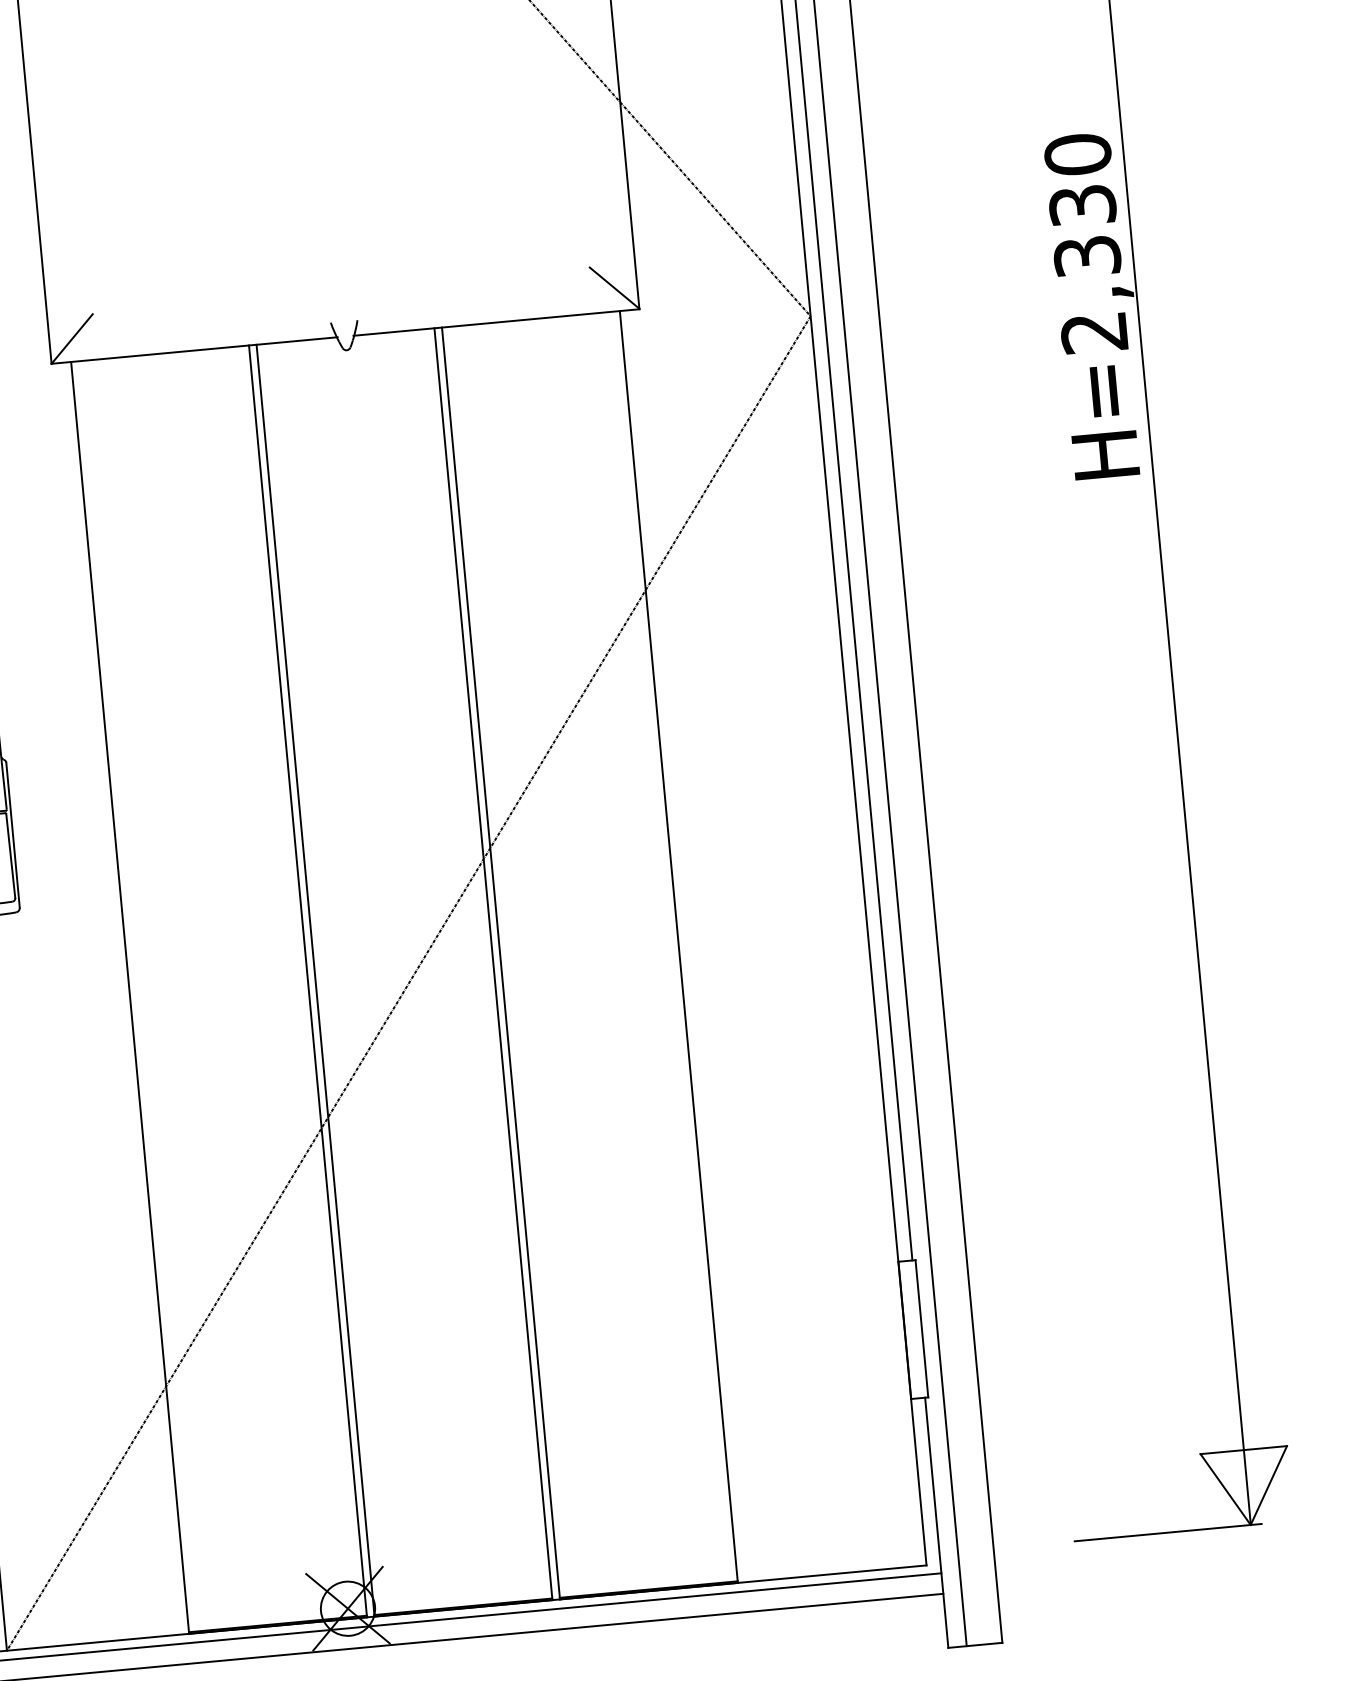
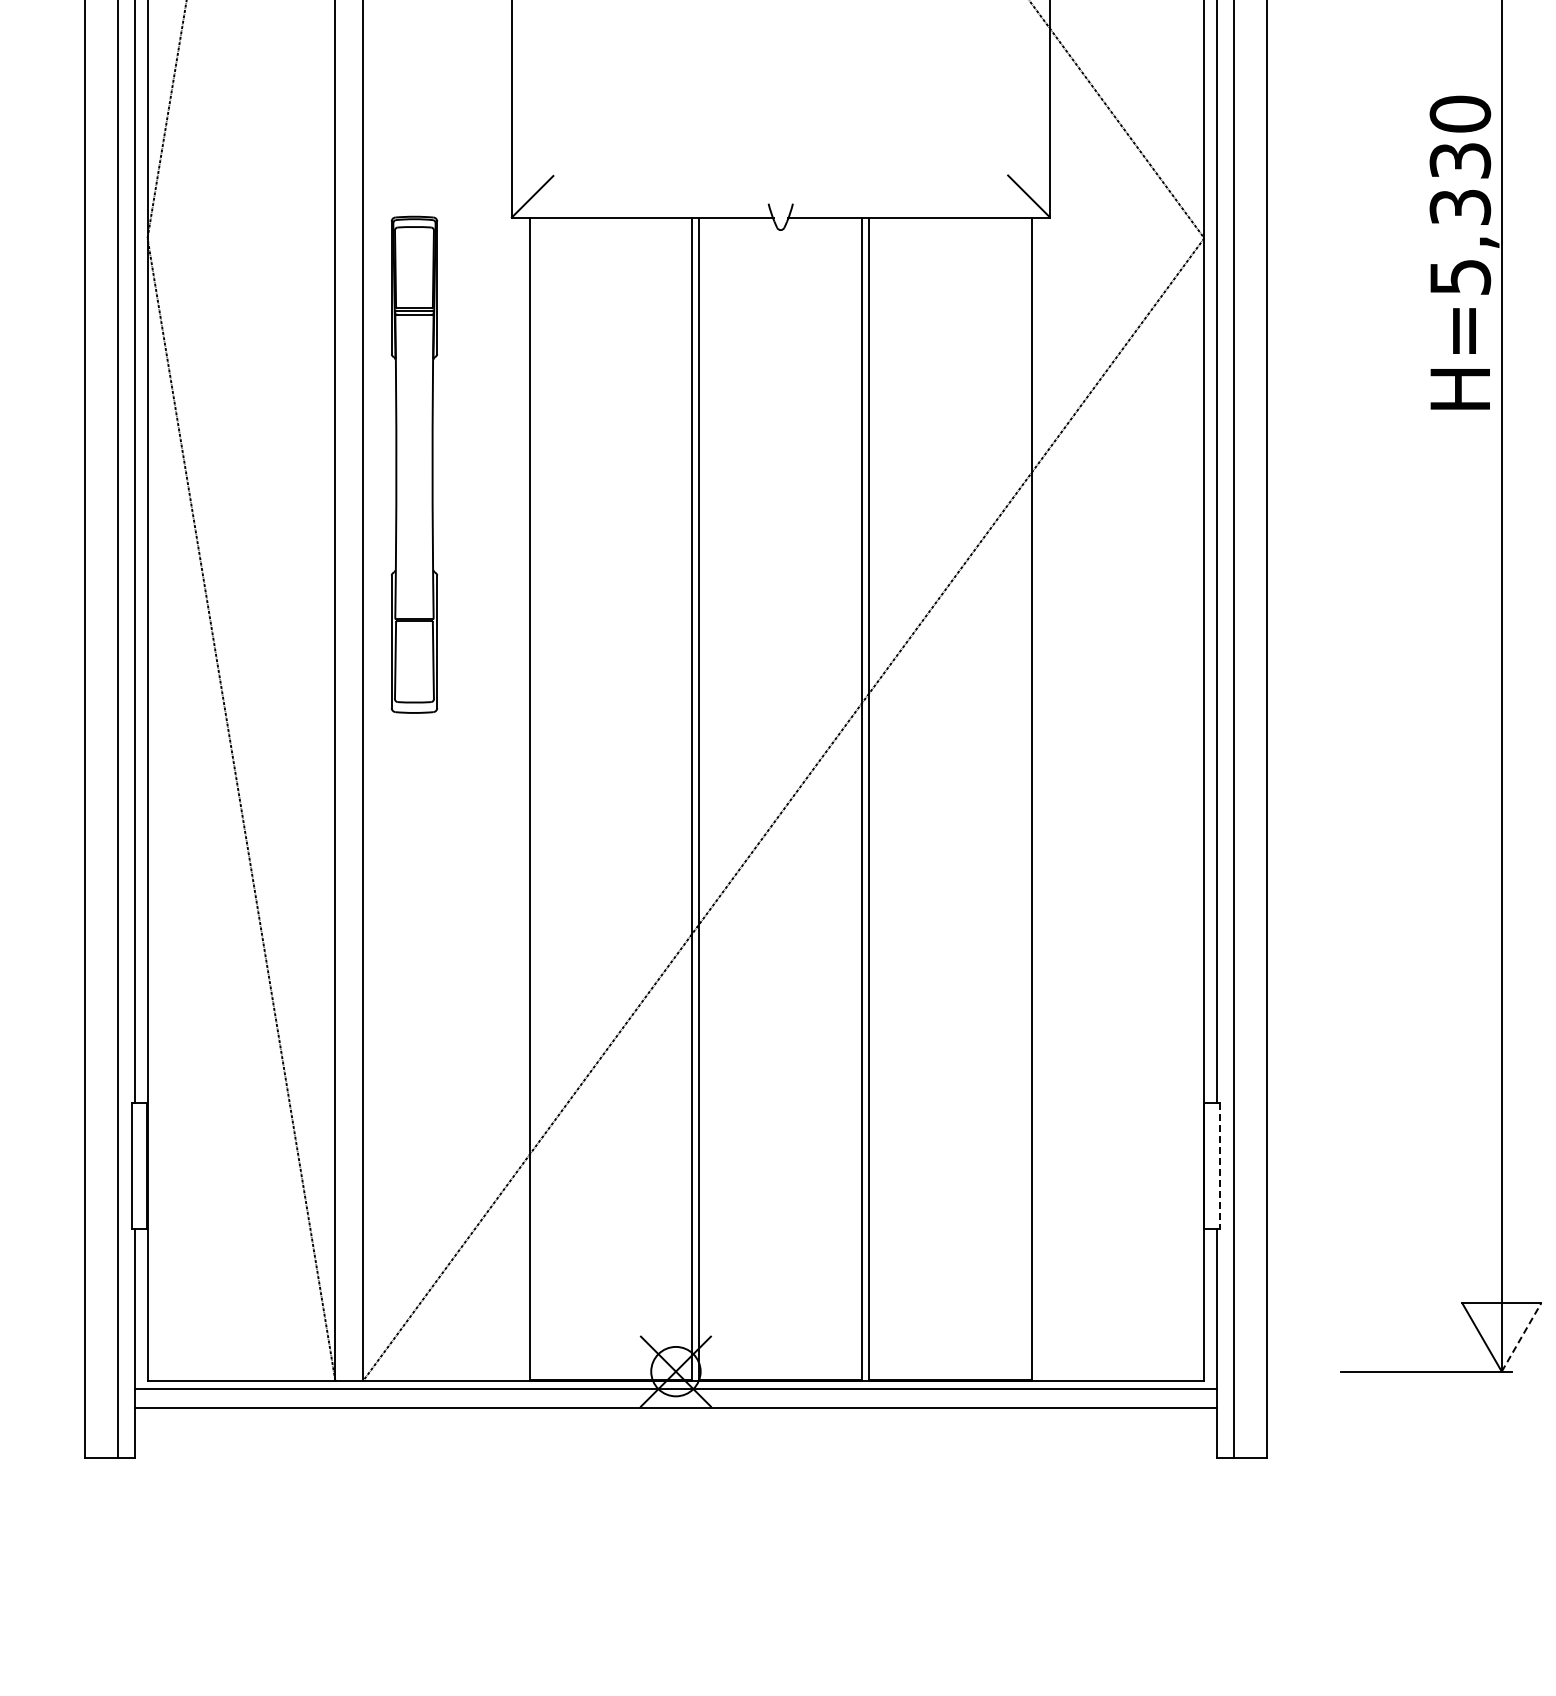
text: (1094, 333) -> (1460, 277), H=2,330 -> H=5,330
line: (922, 1329) -> (1220, 1166), solid -> dashed
line: (1268, 1485) -> (1521, 1337), solid -> dashed

